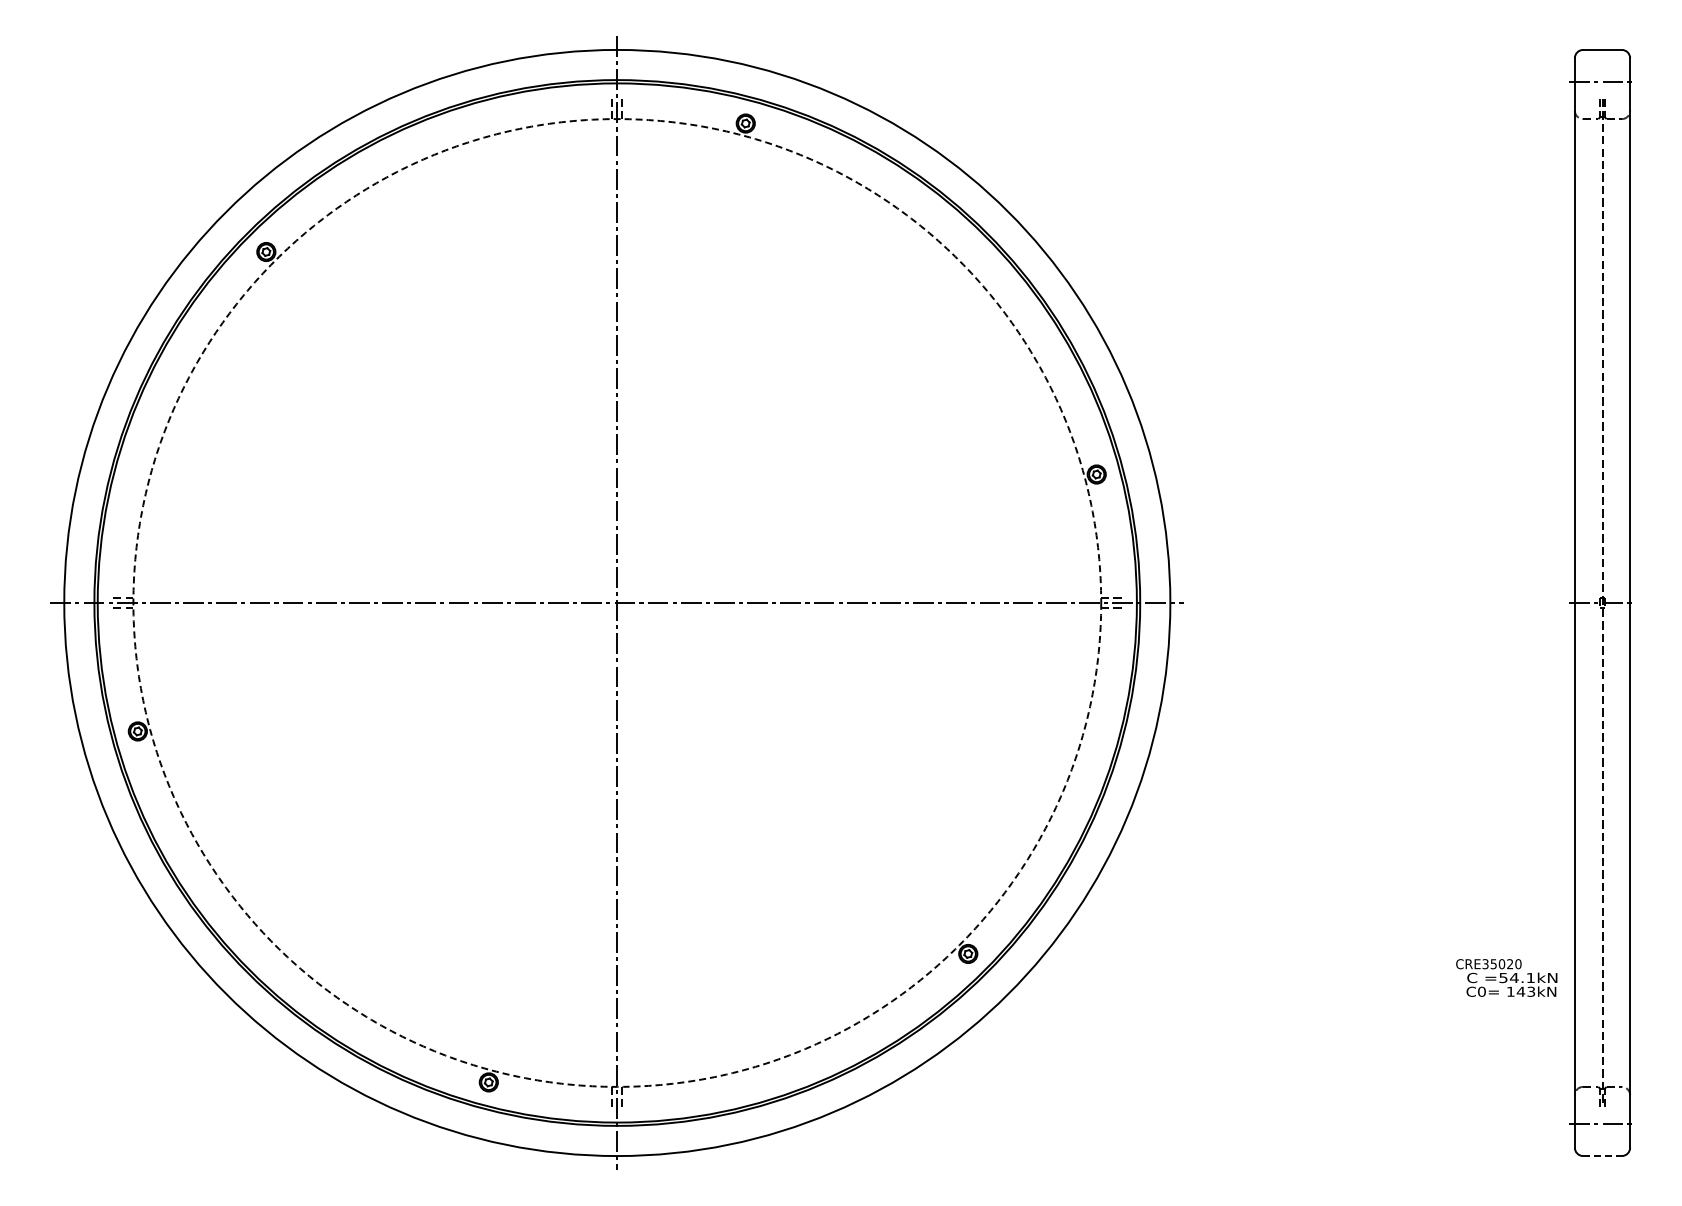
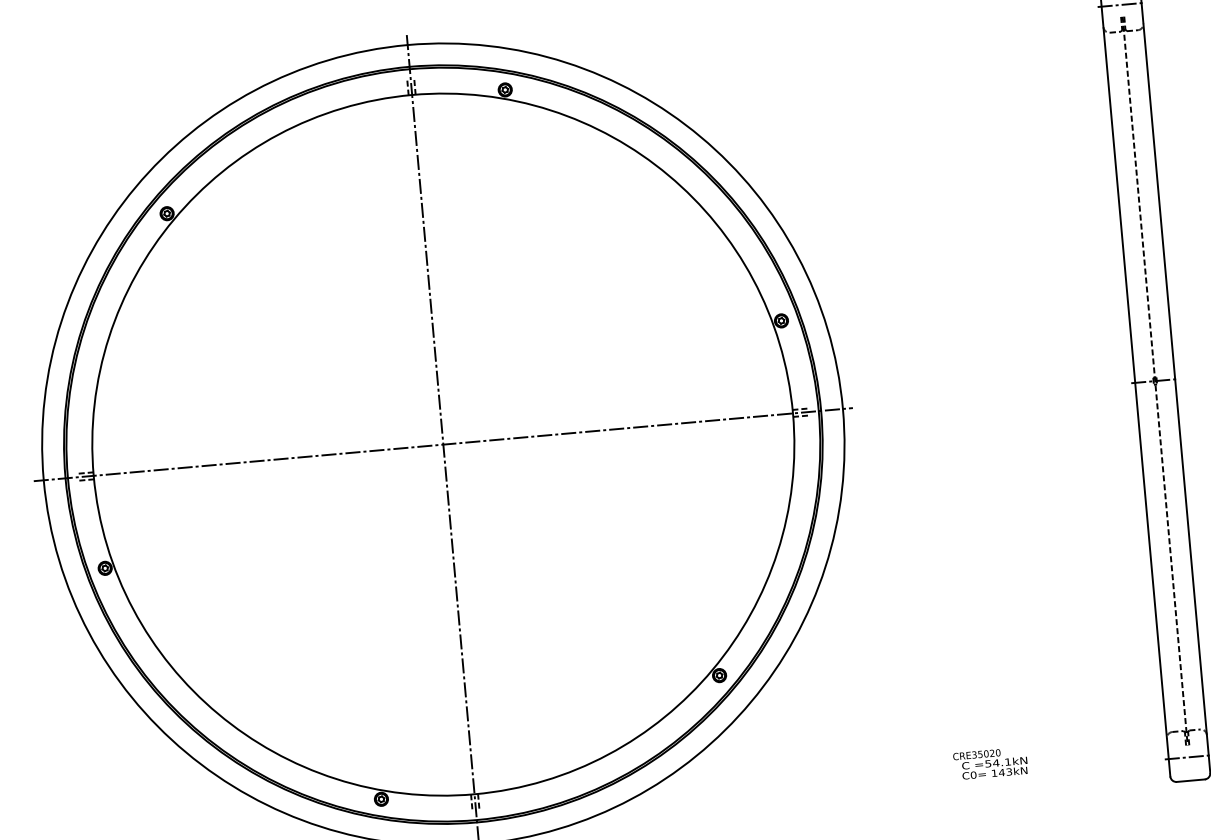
circle: (617, 602) -> (443, 444), dashed -> solid
text: (1506, 977) -> (990, 763), moved
line: (1603, 1156) -> (1191, 780), dashed -> solid

